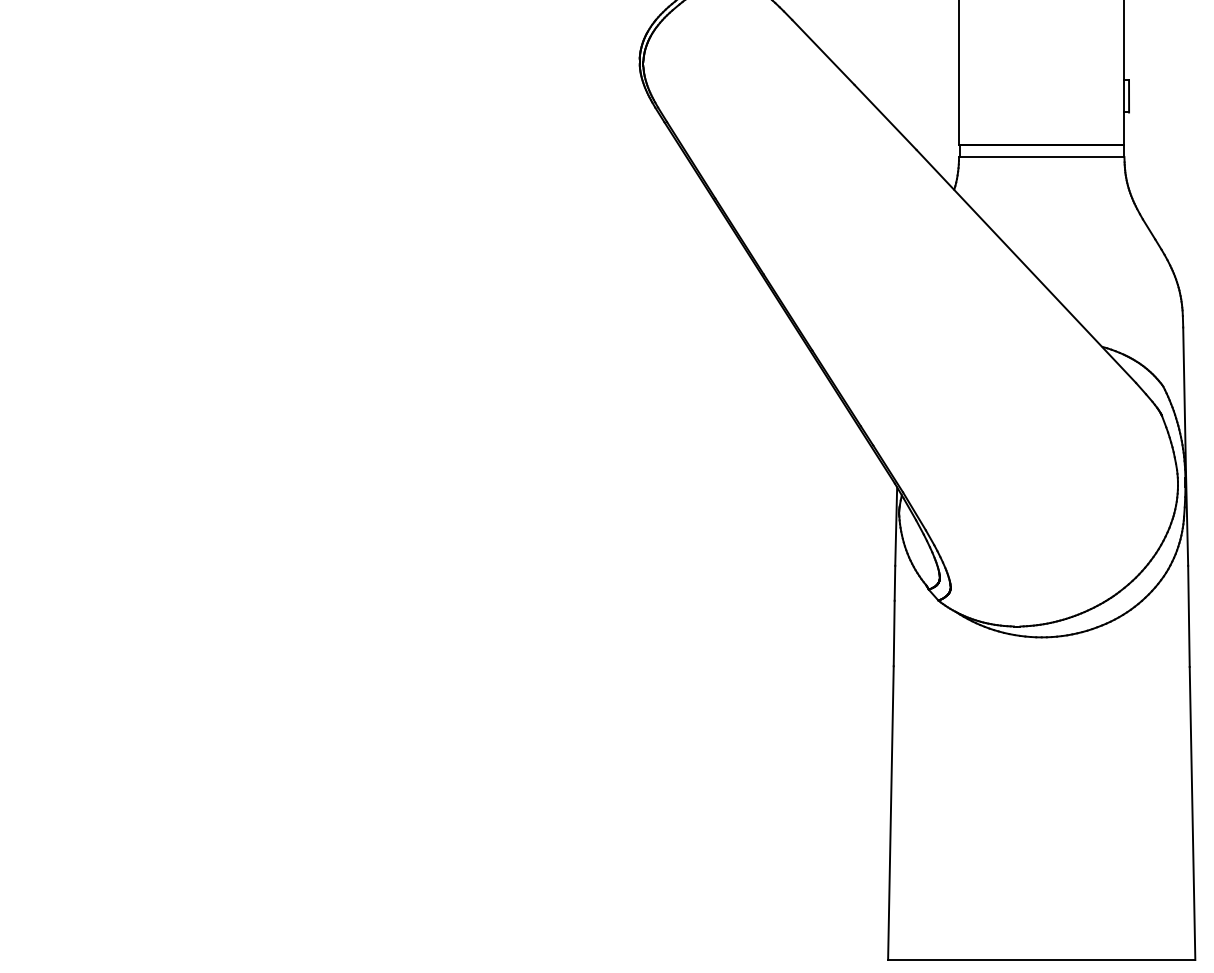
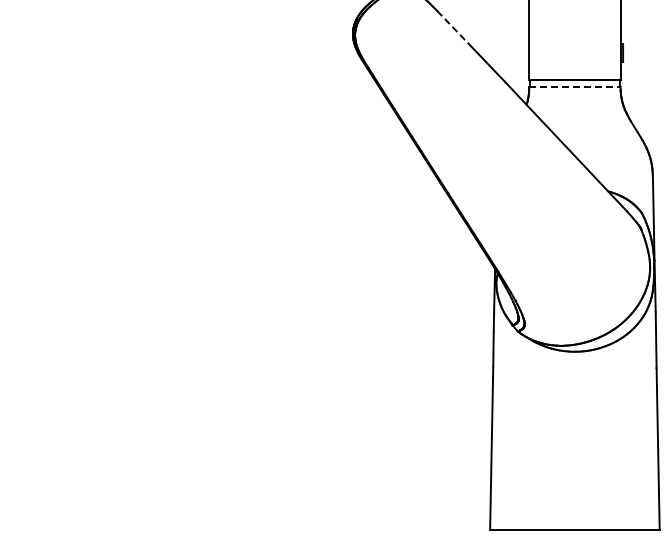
line: (823, 51) -> (454, 28), solid -> dashed
line: (1040, 156) -> (574, 86), solid -> dashed

